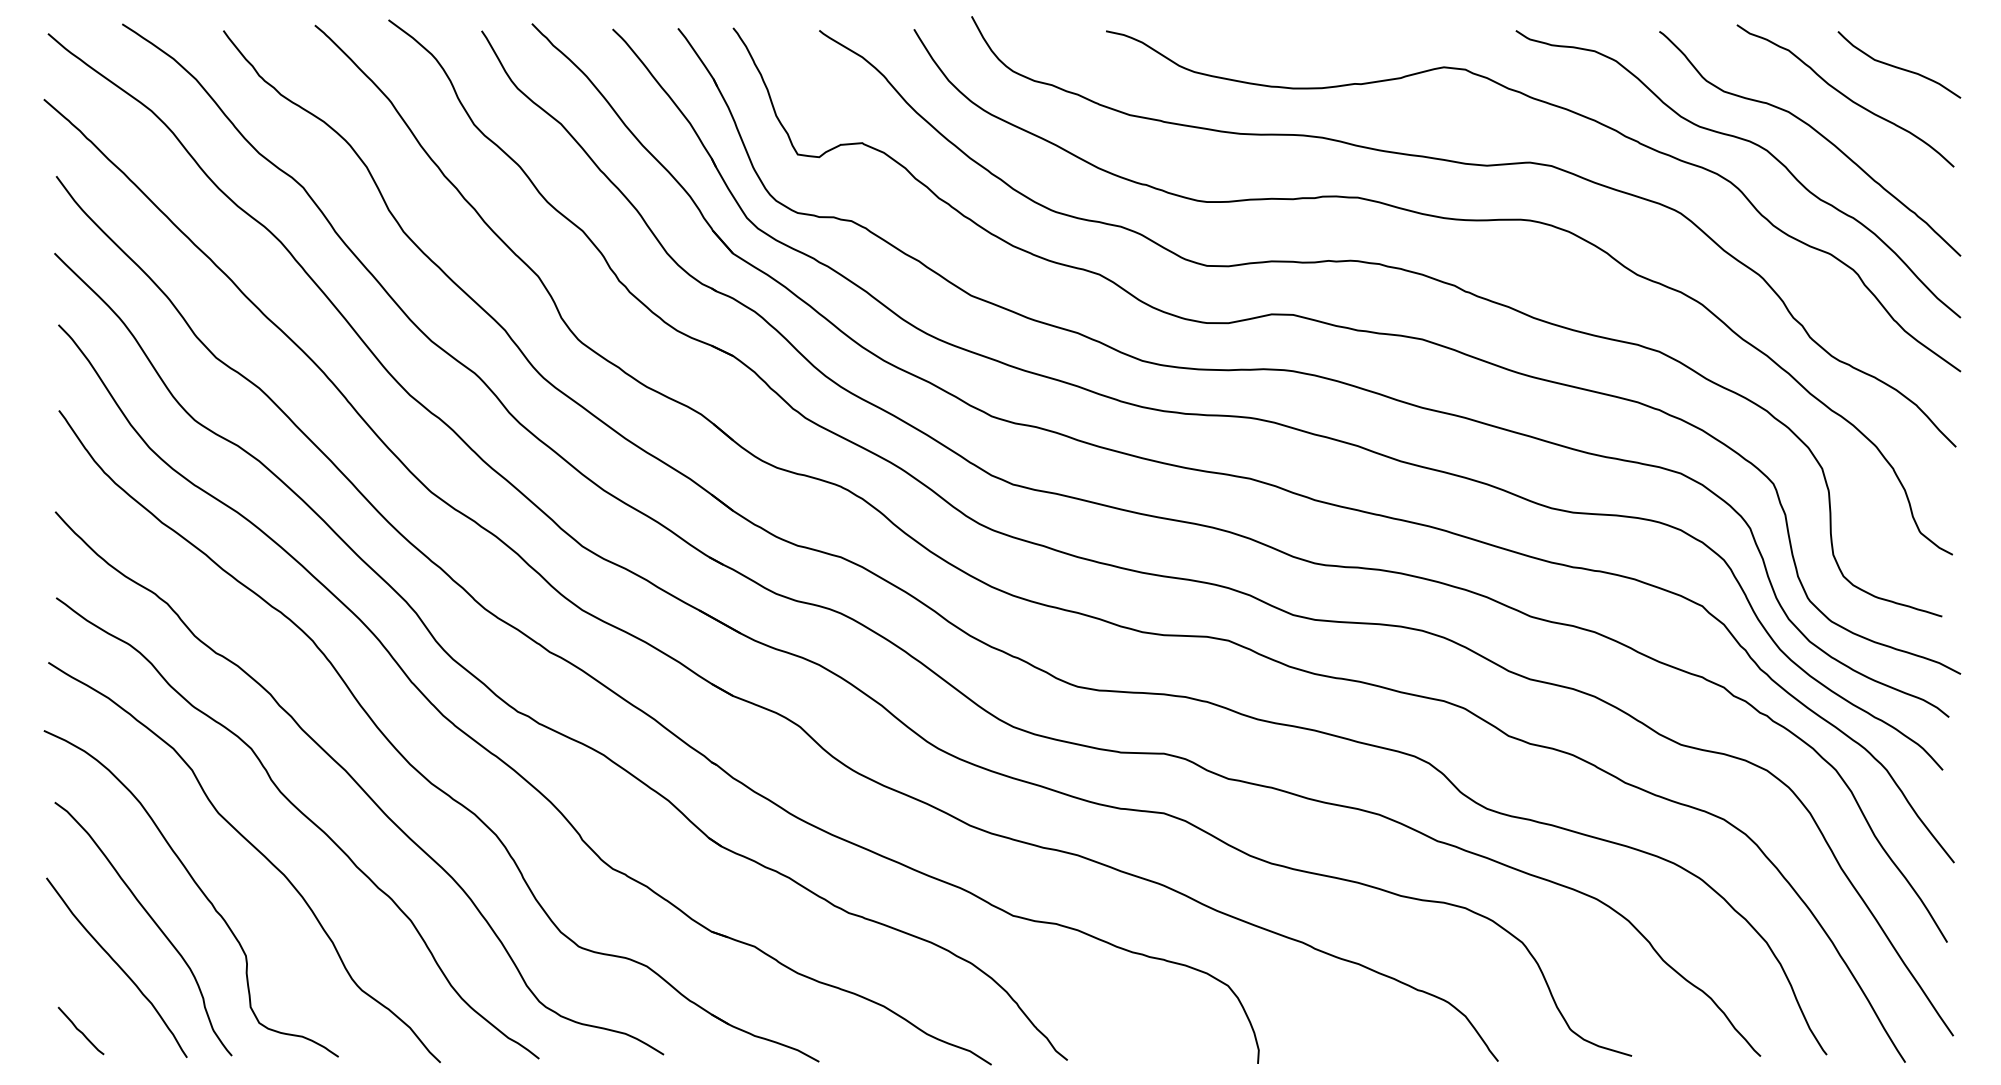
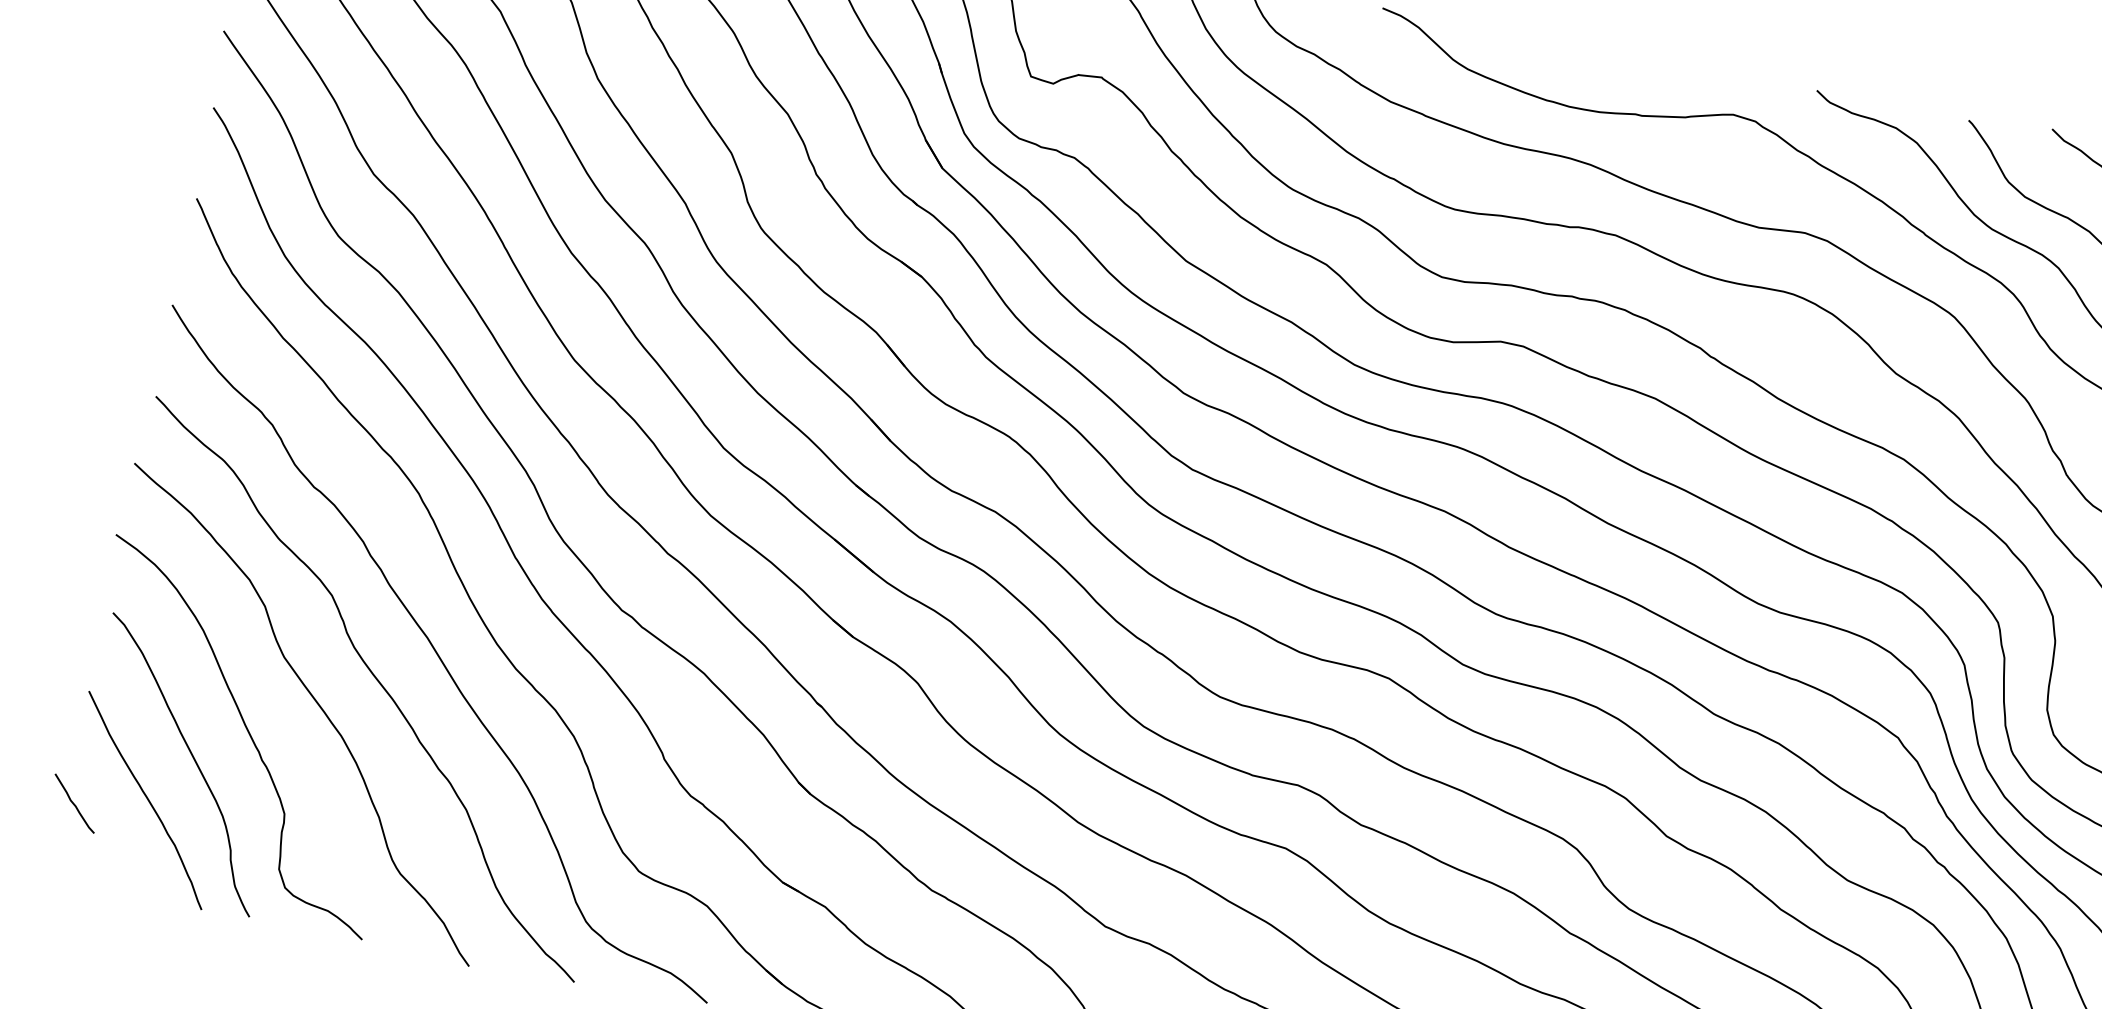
curve: (80, 1030) -> (74, 803), moved

